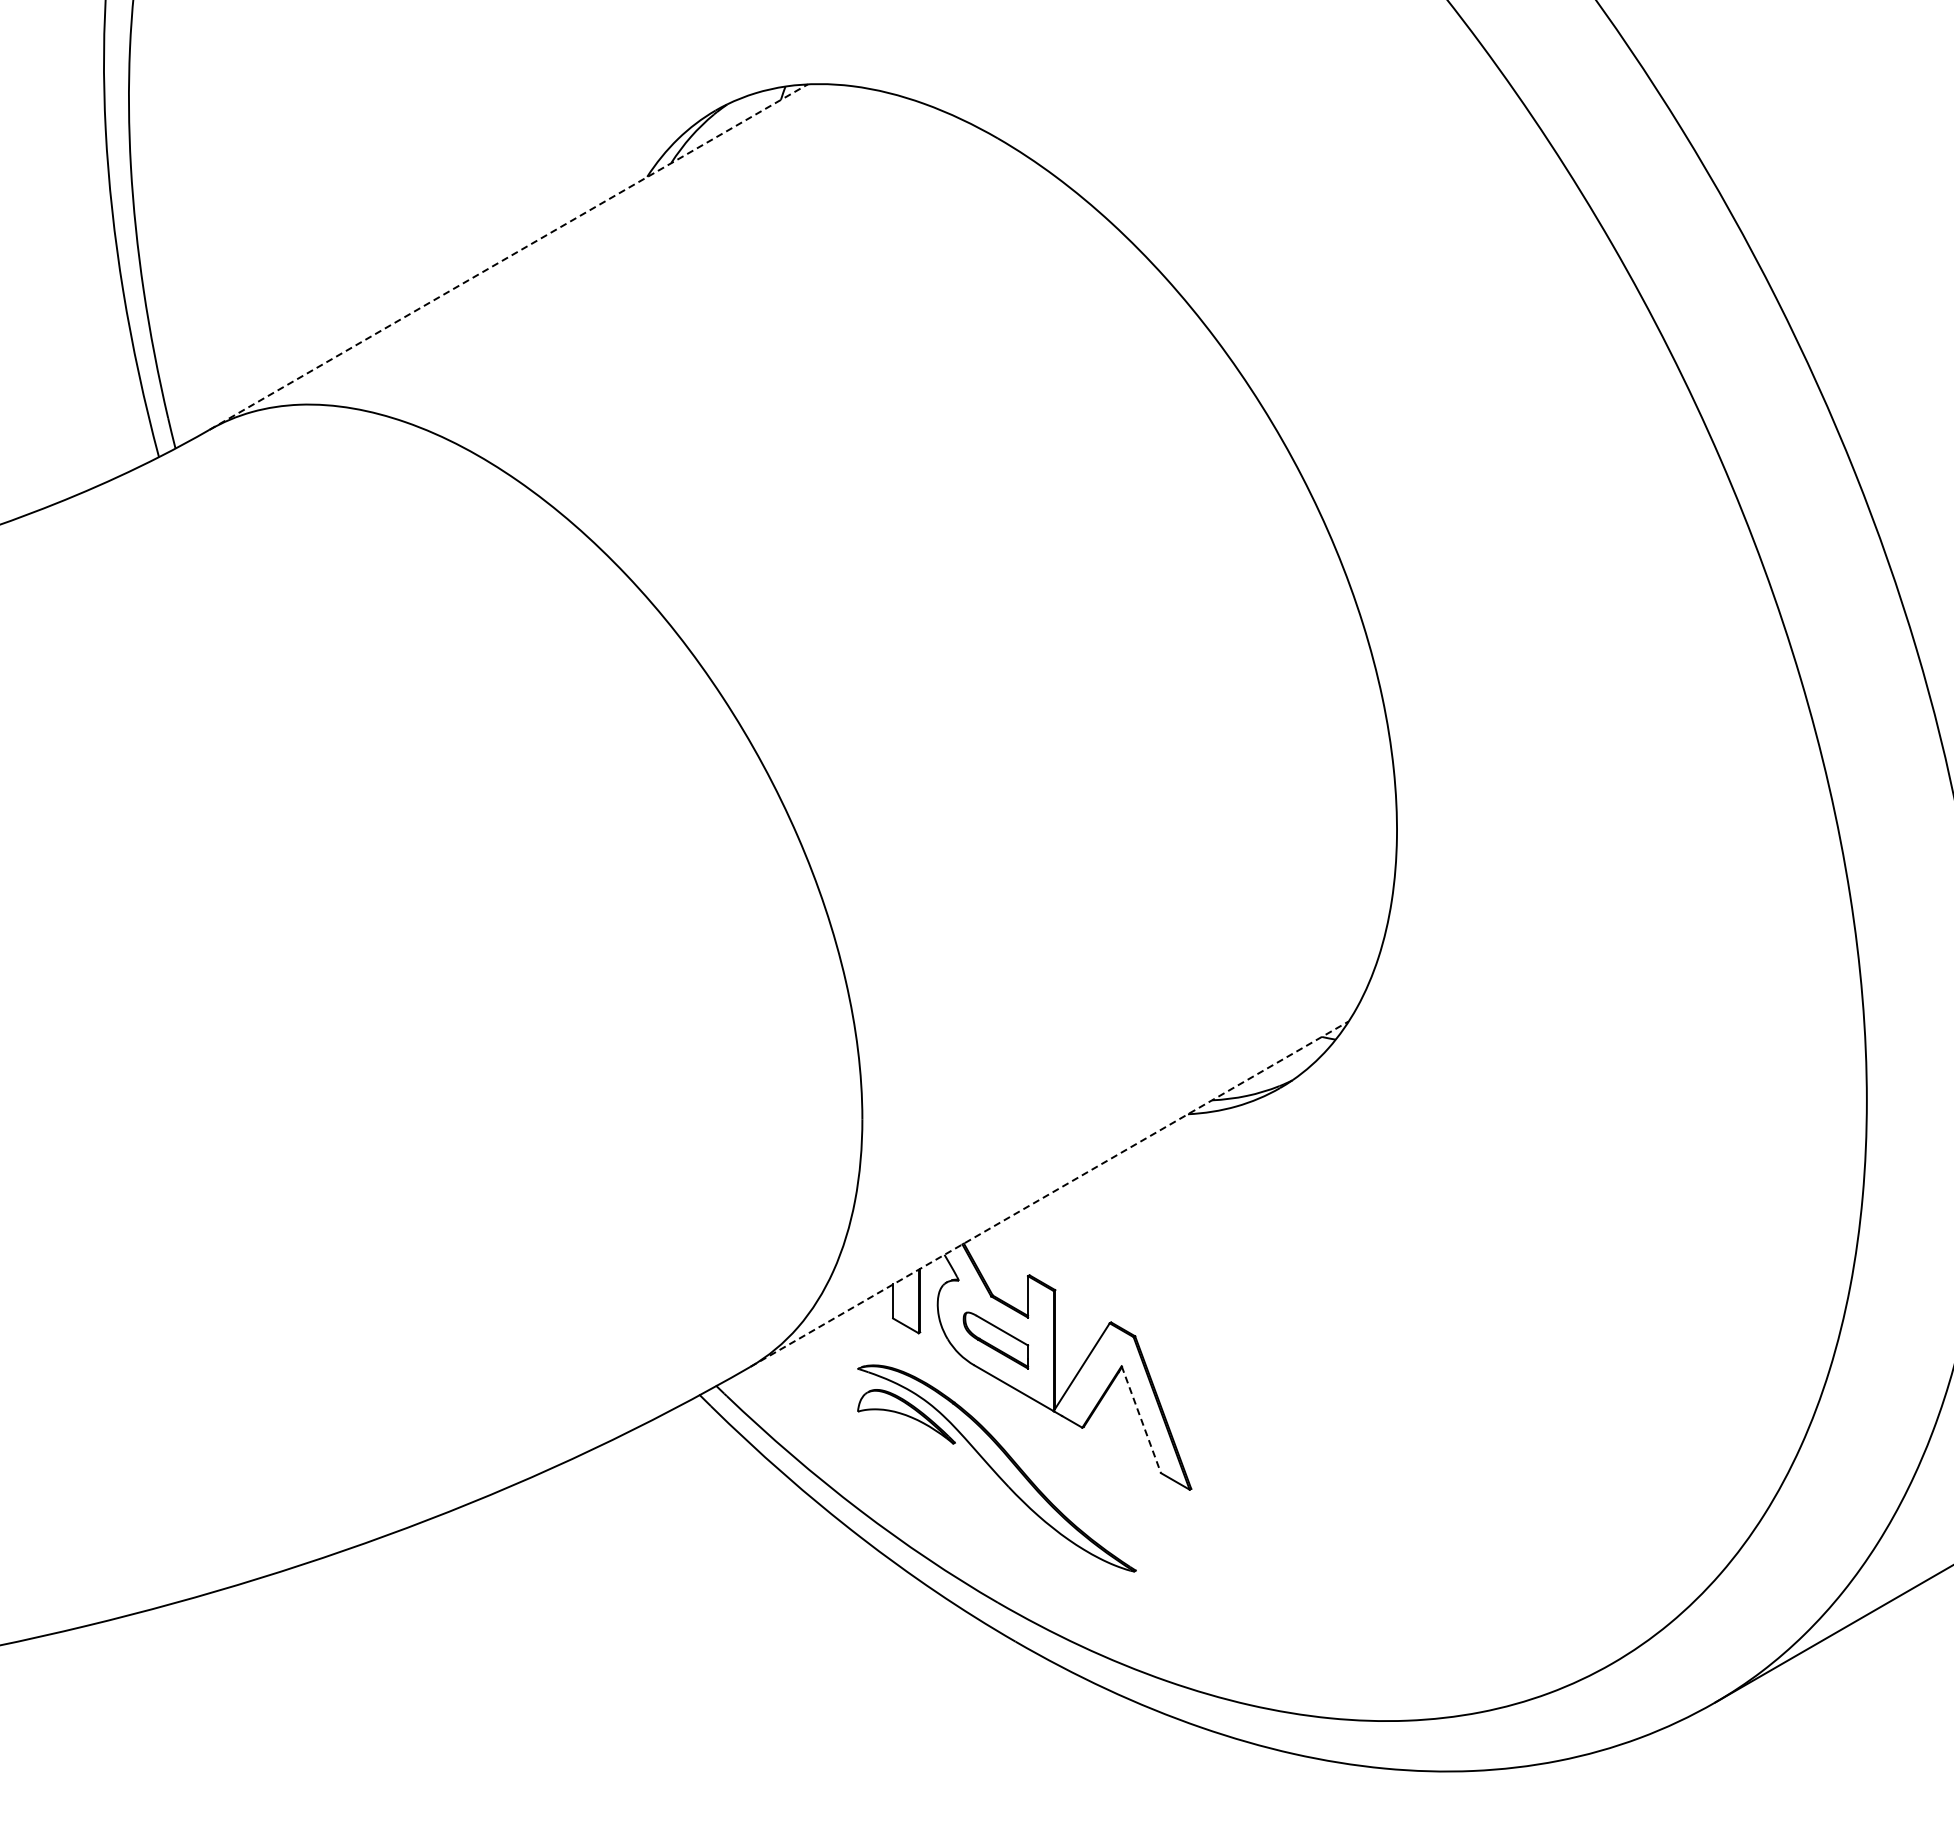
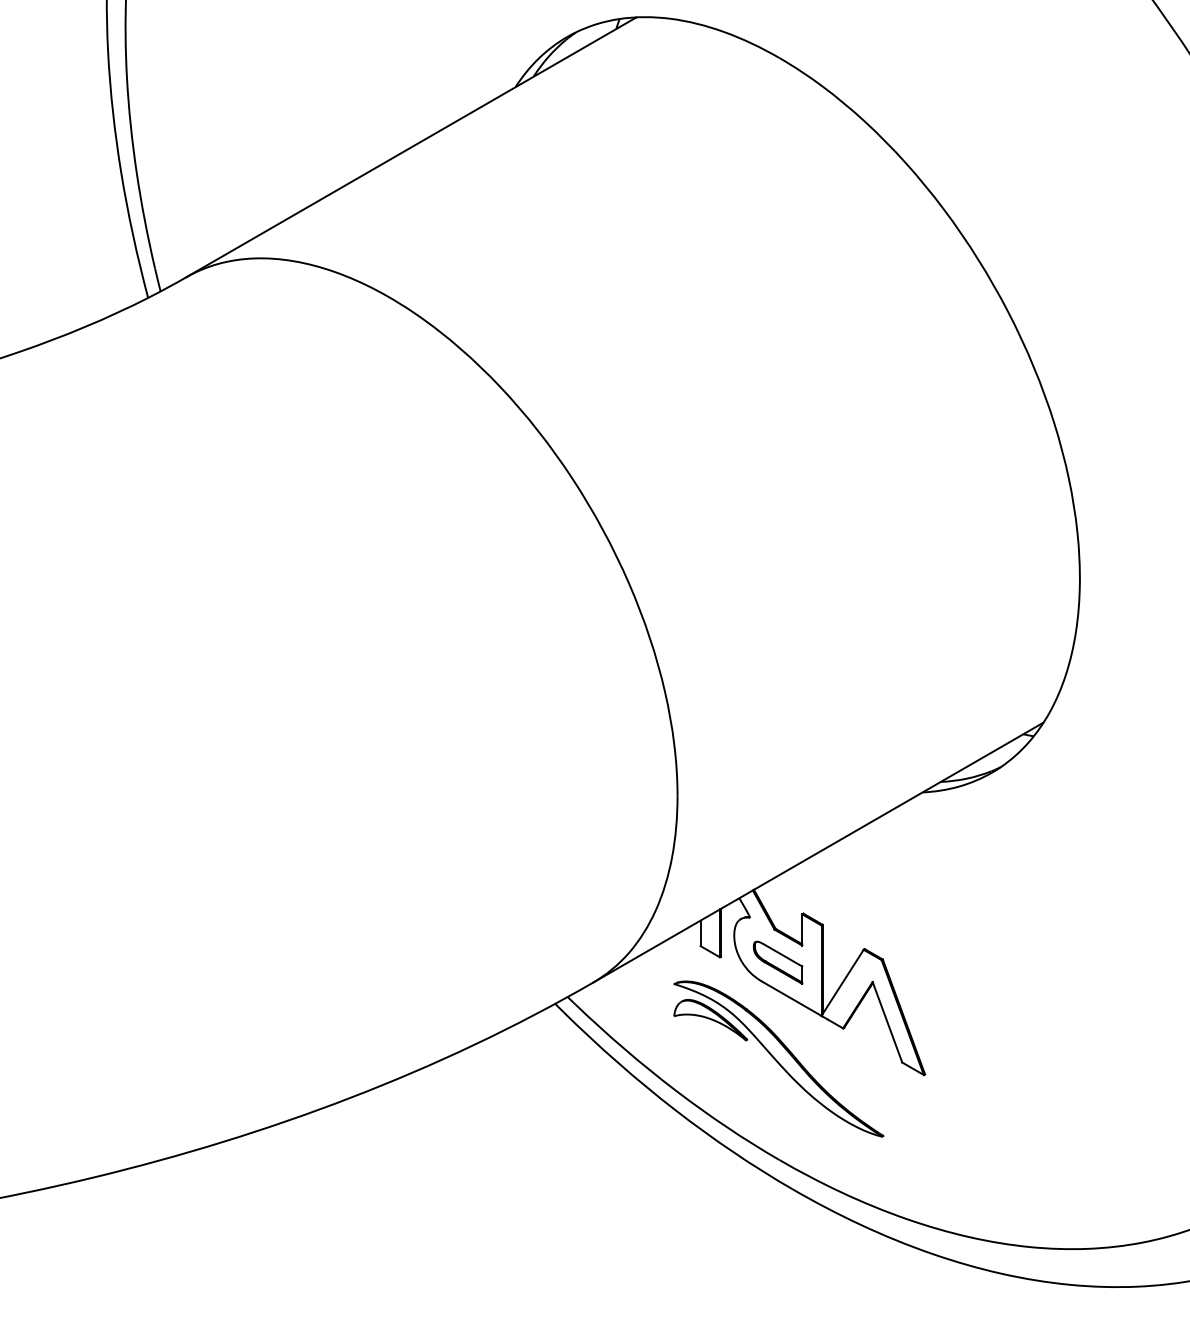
line: (508, 257) -> (411, 147), dashed -> solid
line: (1049, 1193) -> (818, 852), dashed -> solid
line: (1141, 1419) -> (887, 1022), dashed -> solid

